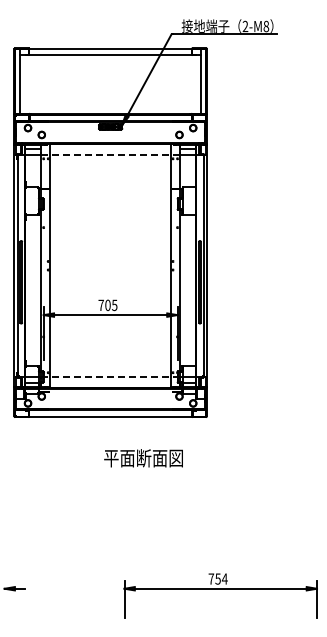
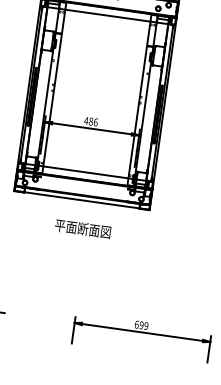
line: (111, 154) -> (108, 15), dashed -> solid
text: (107, 304) -> (90, 121), 705 -> 486
line: (111, 376) -> (86, 172), dashed -> solid
text: (143, 458) -> (82, 229), moved
text: (217, 578) -> (141, 324), 754 -> 699

